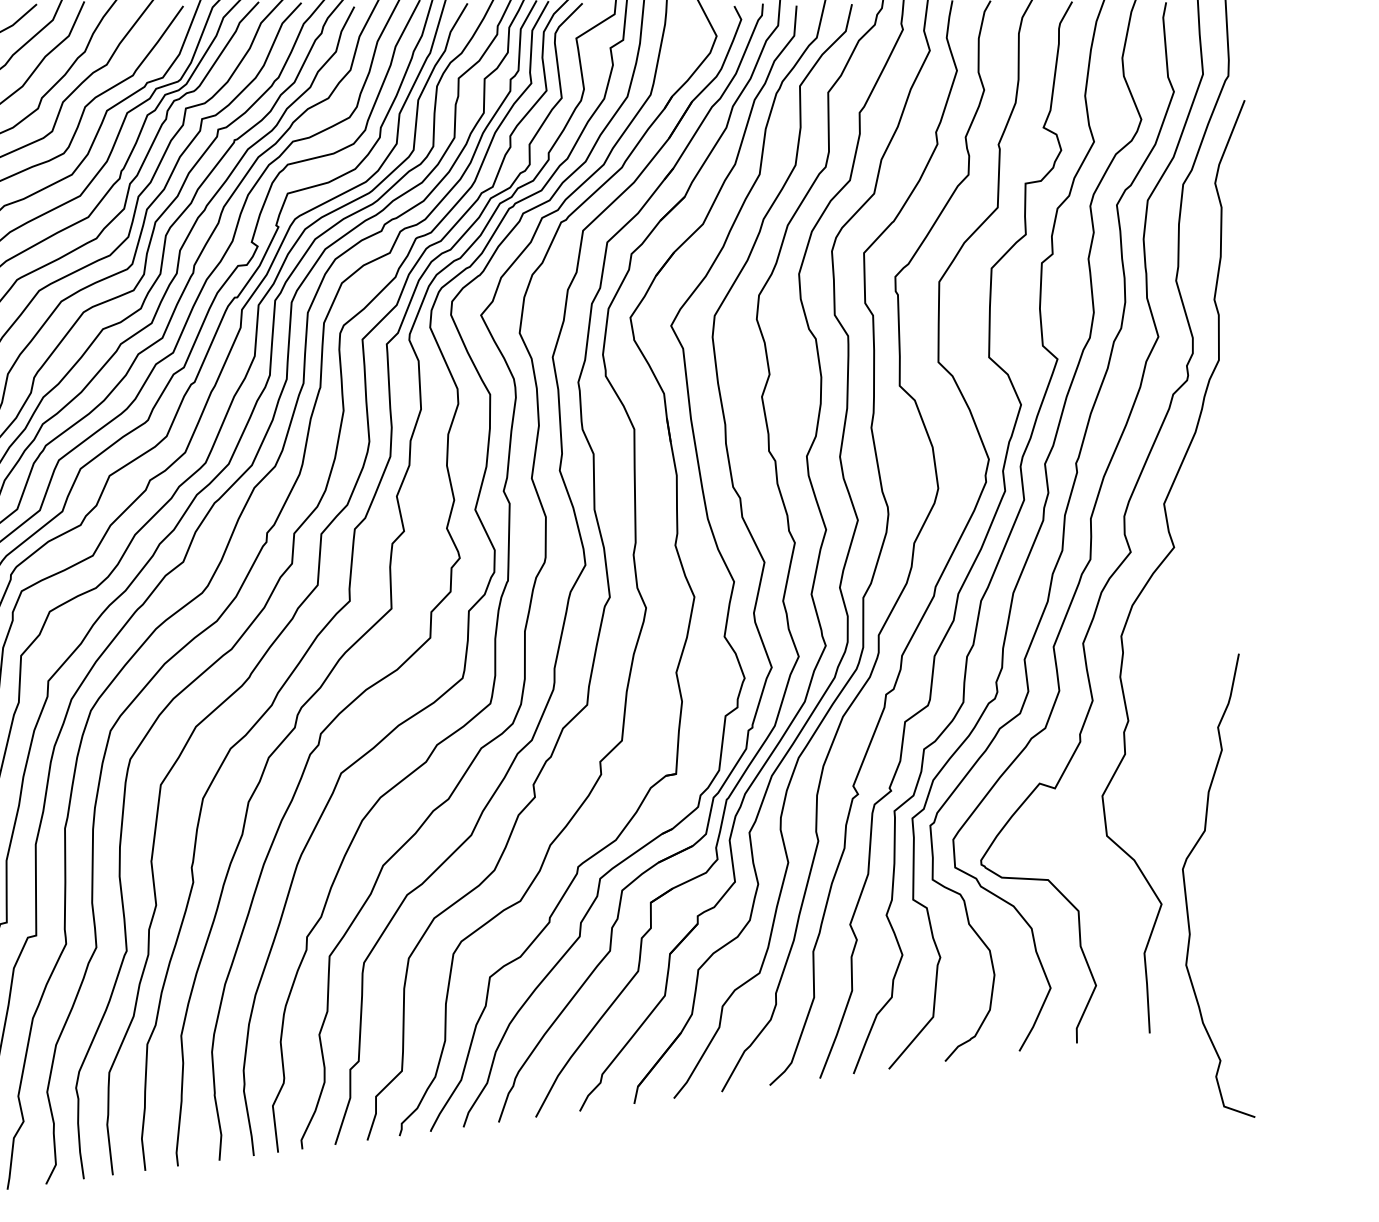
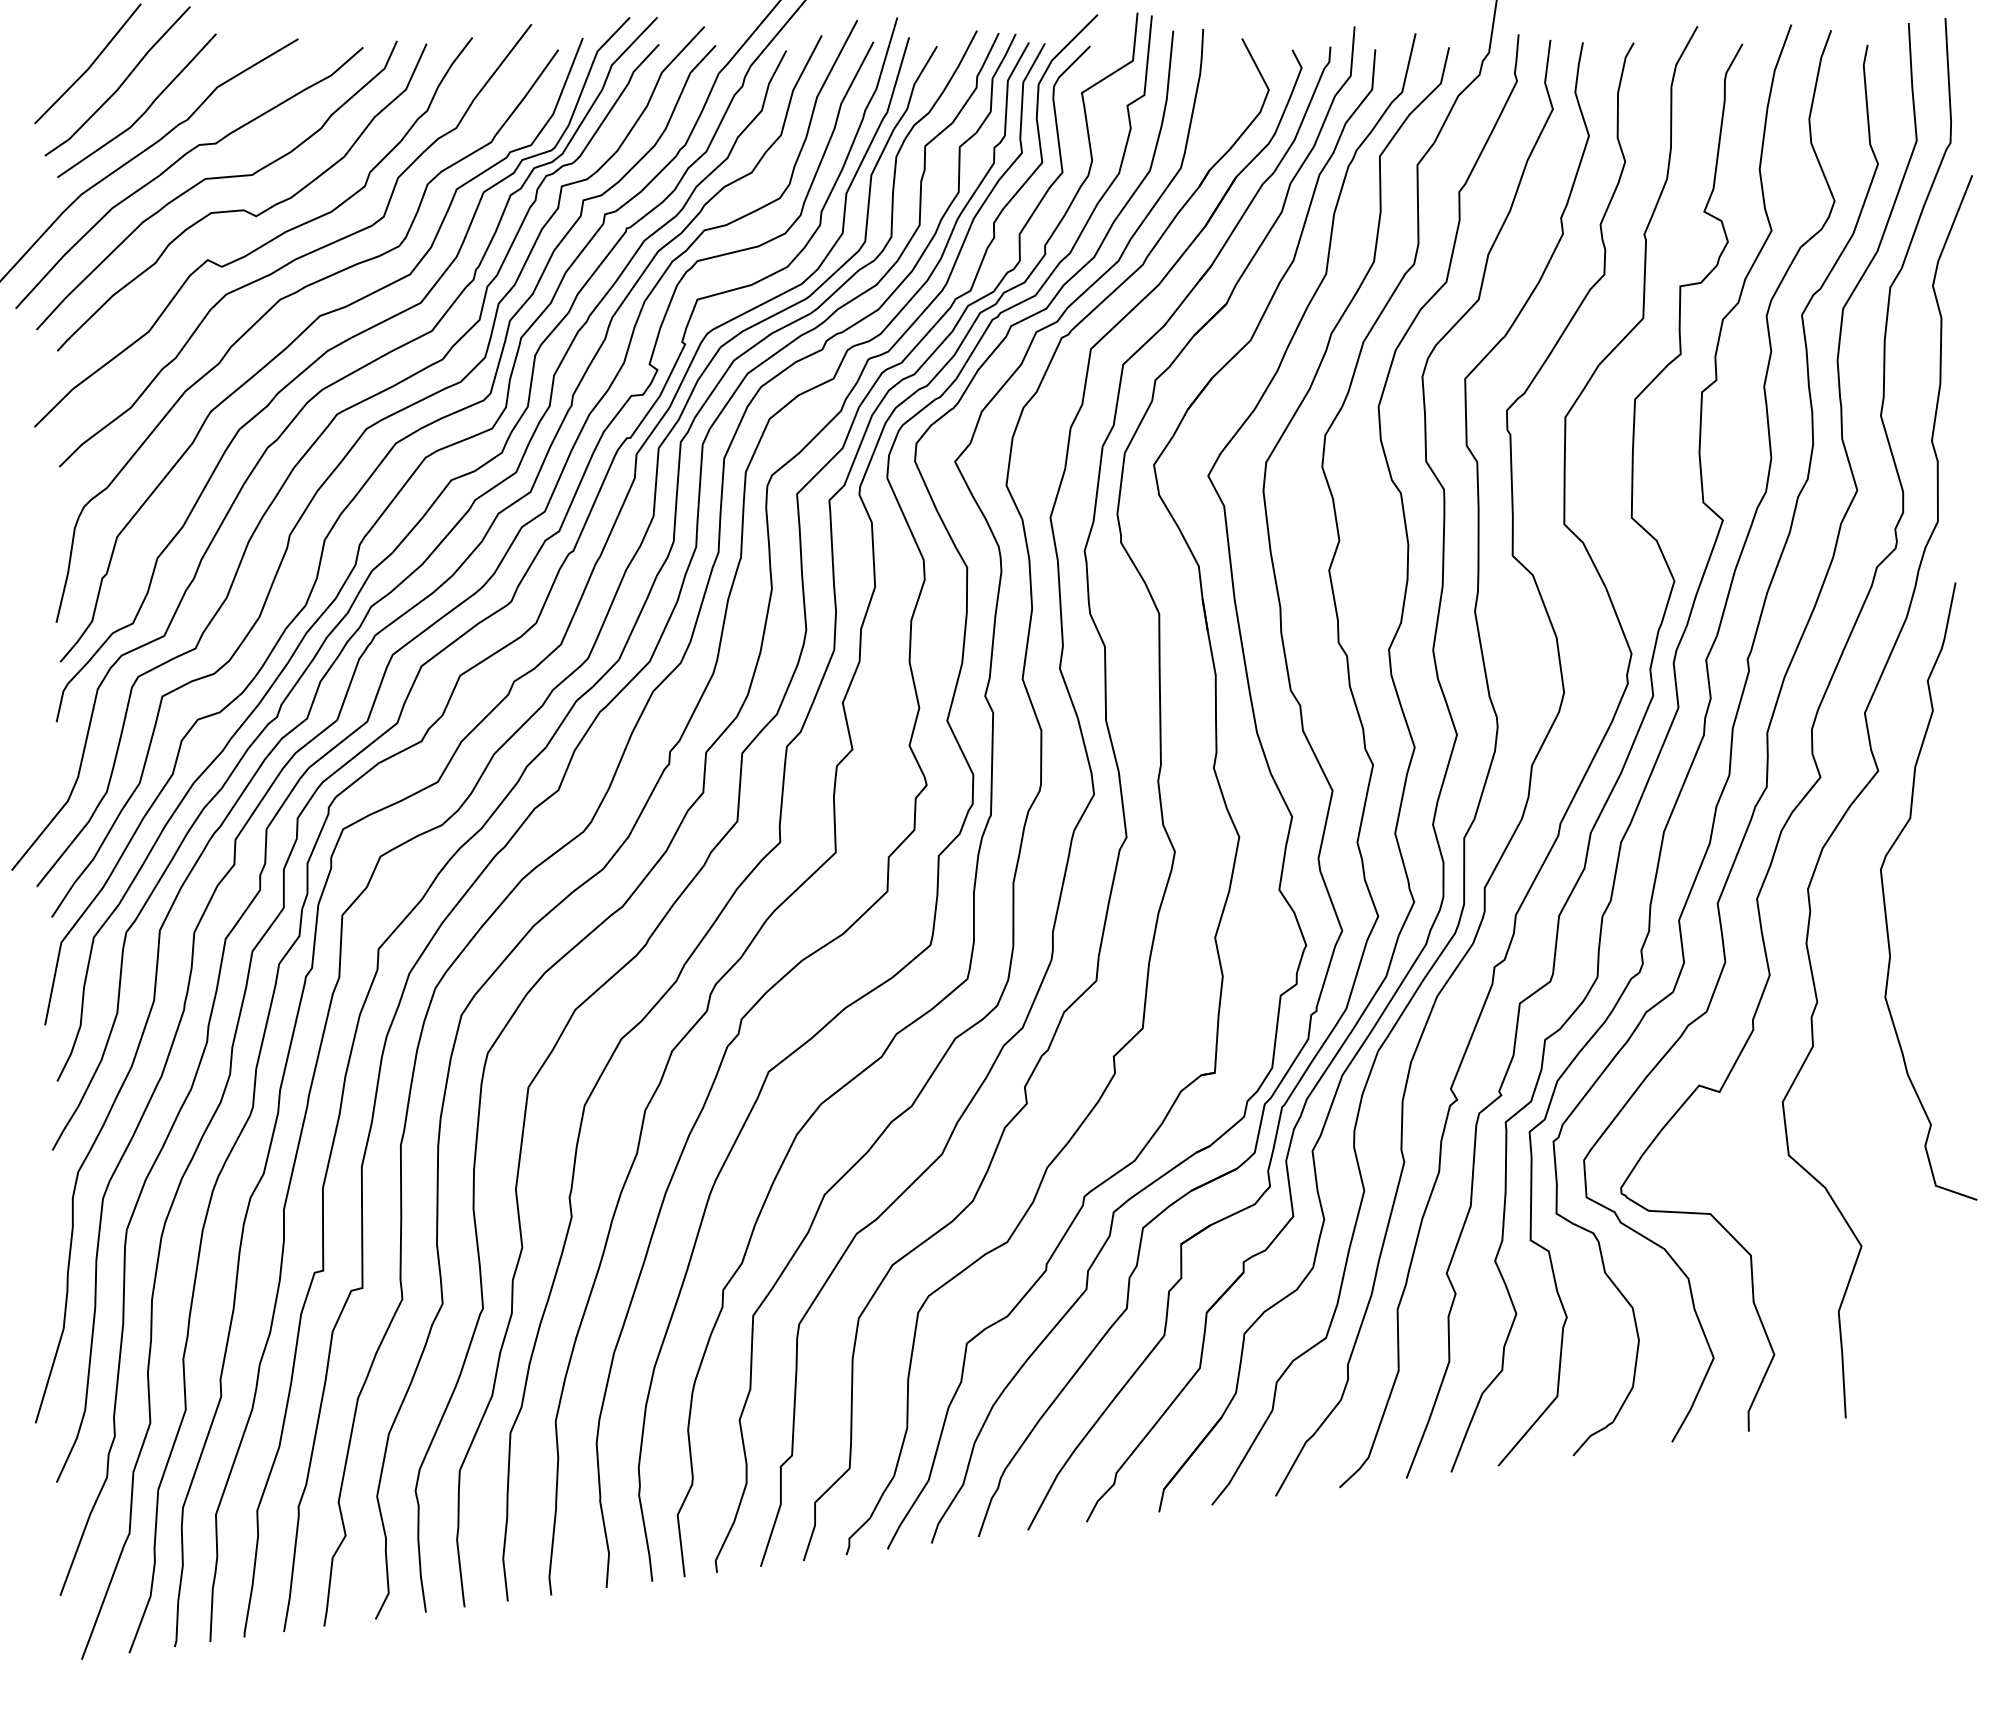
curve: (1185, 885) -> (1884, 891), moved

